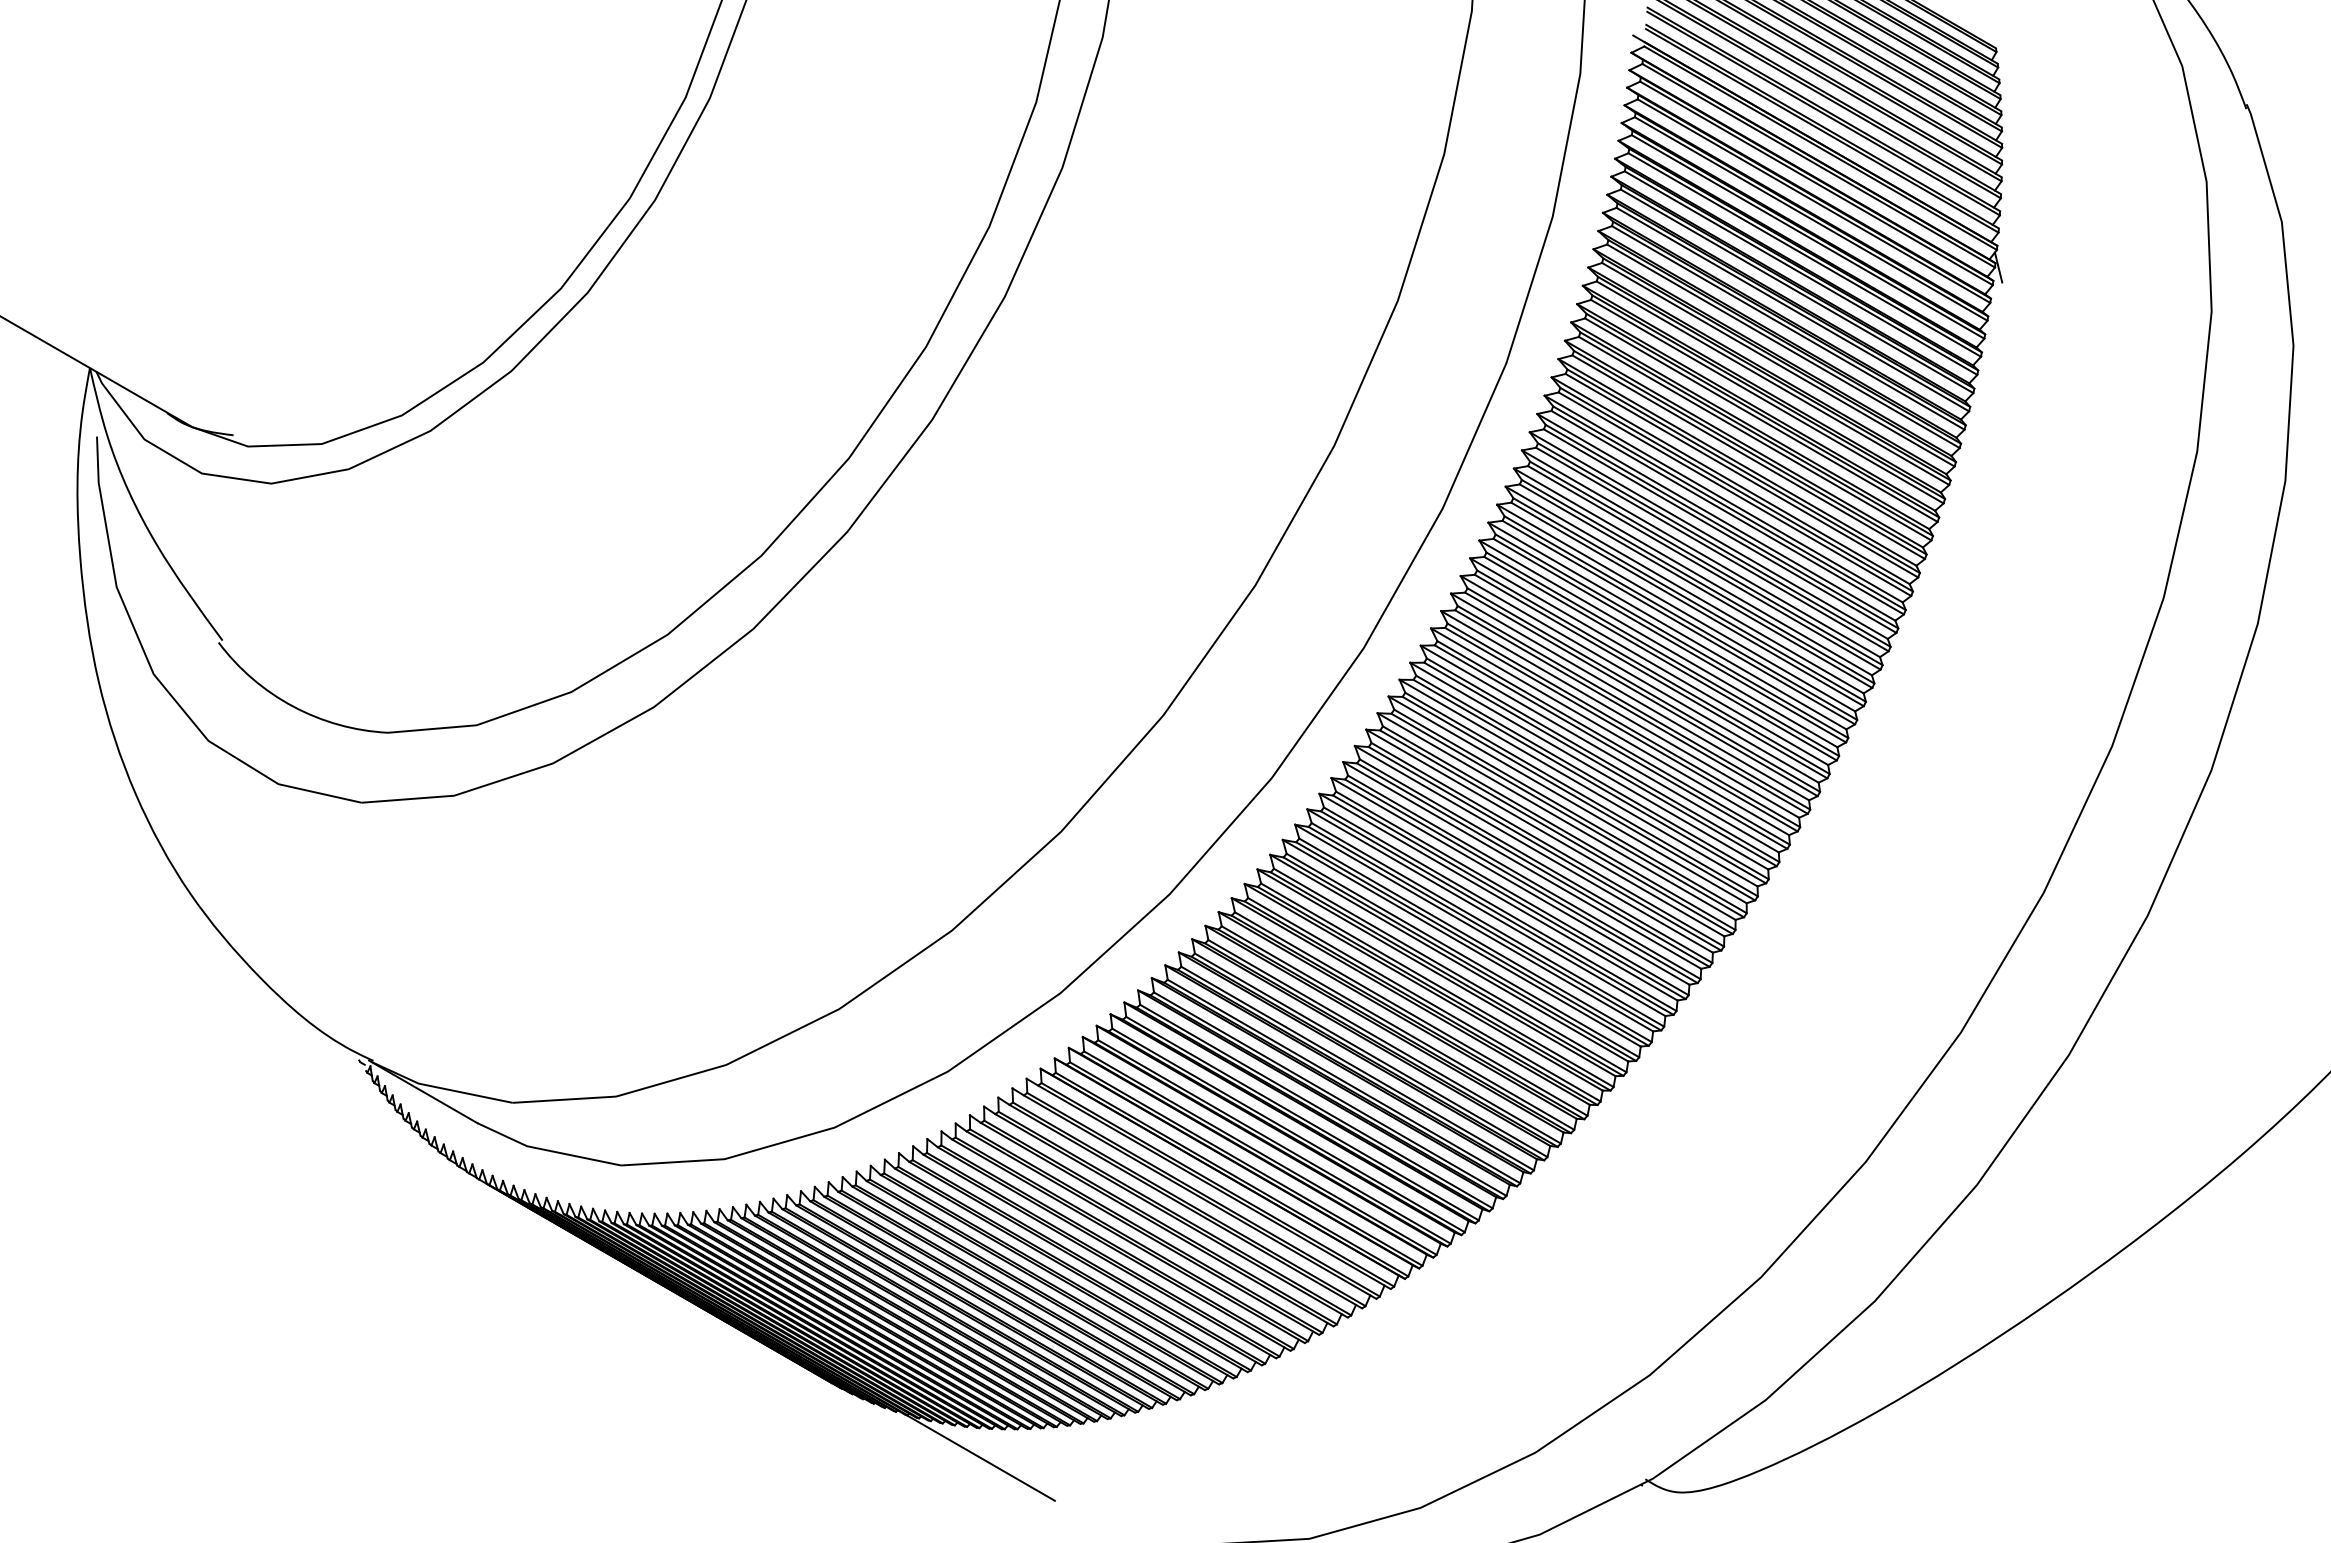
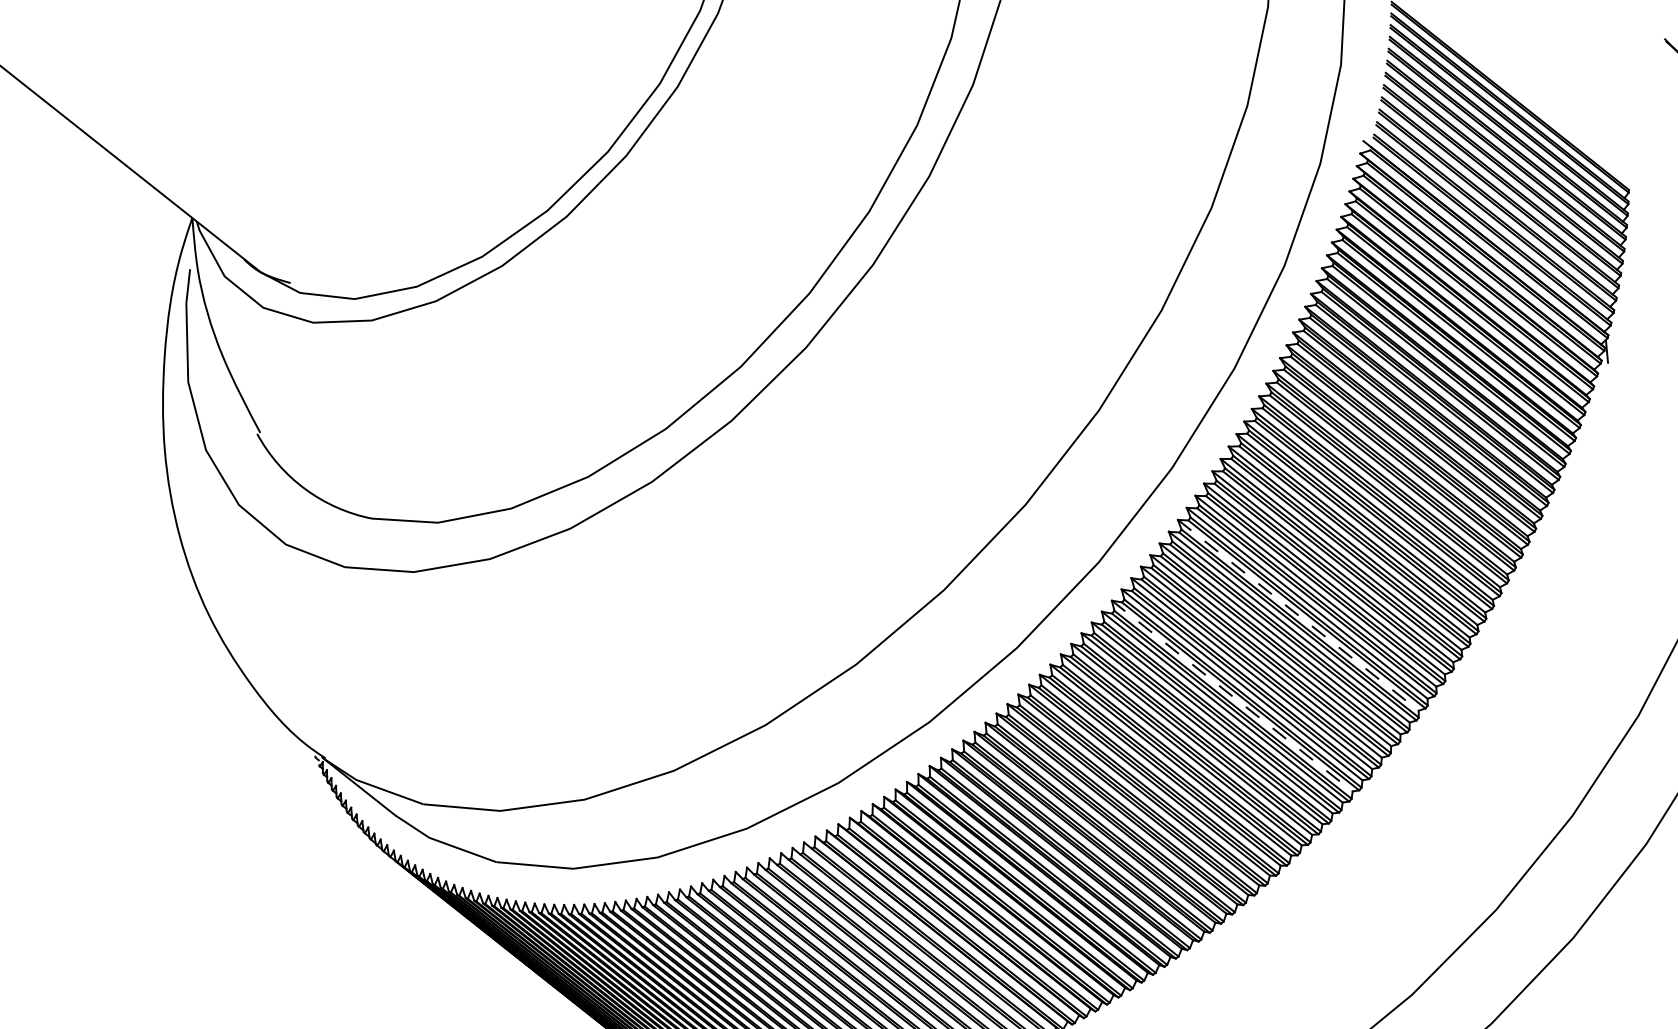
line: (1639, 679) -> (1298, 615), solid -> dashed
line: (1567, 799) -> (1232, 695), solid -> dashed

